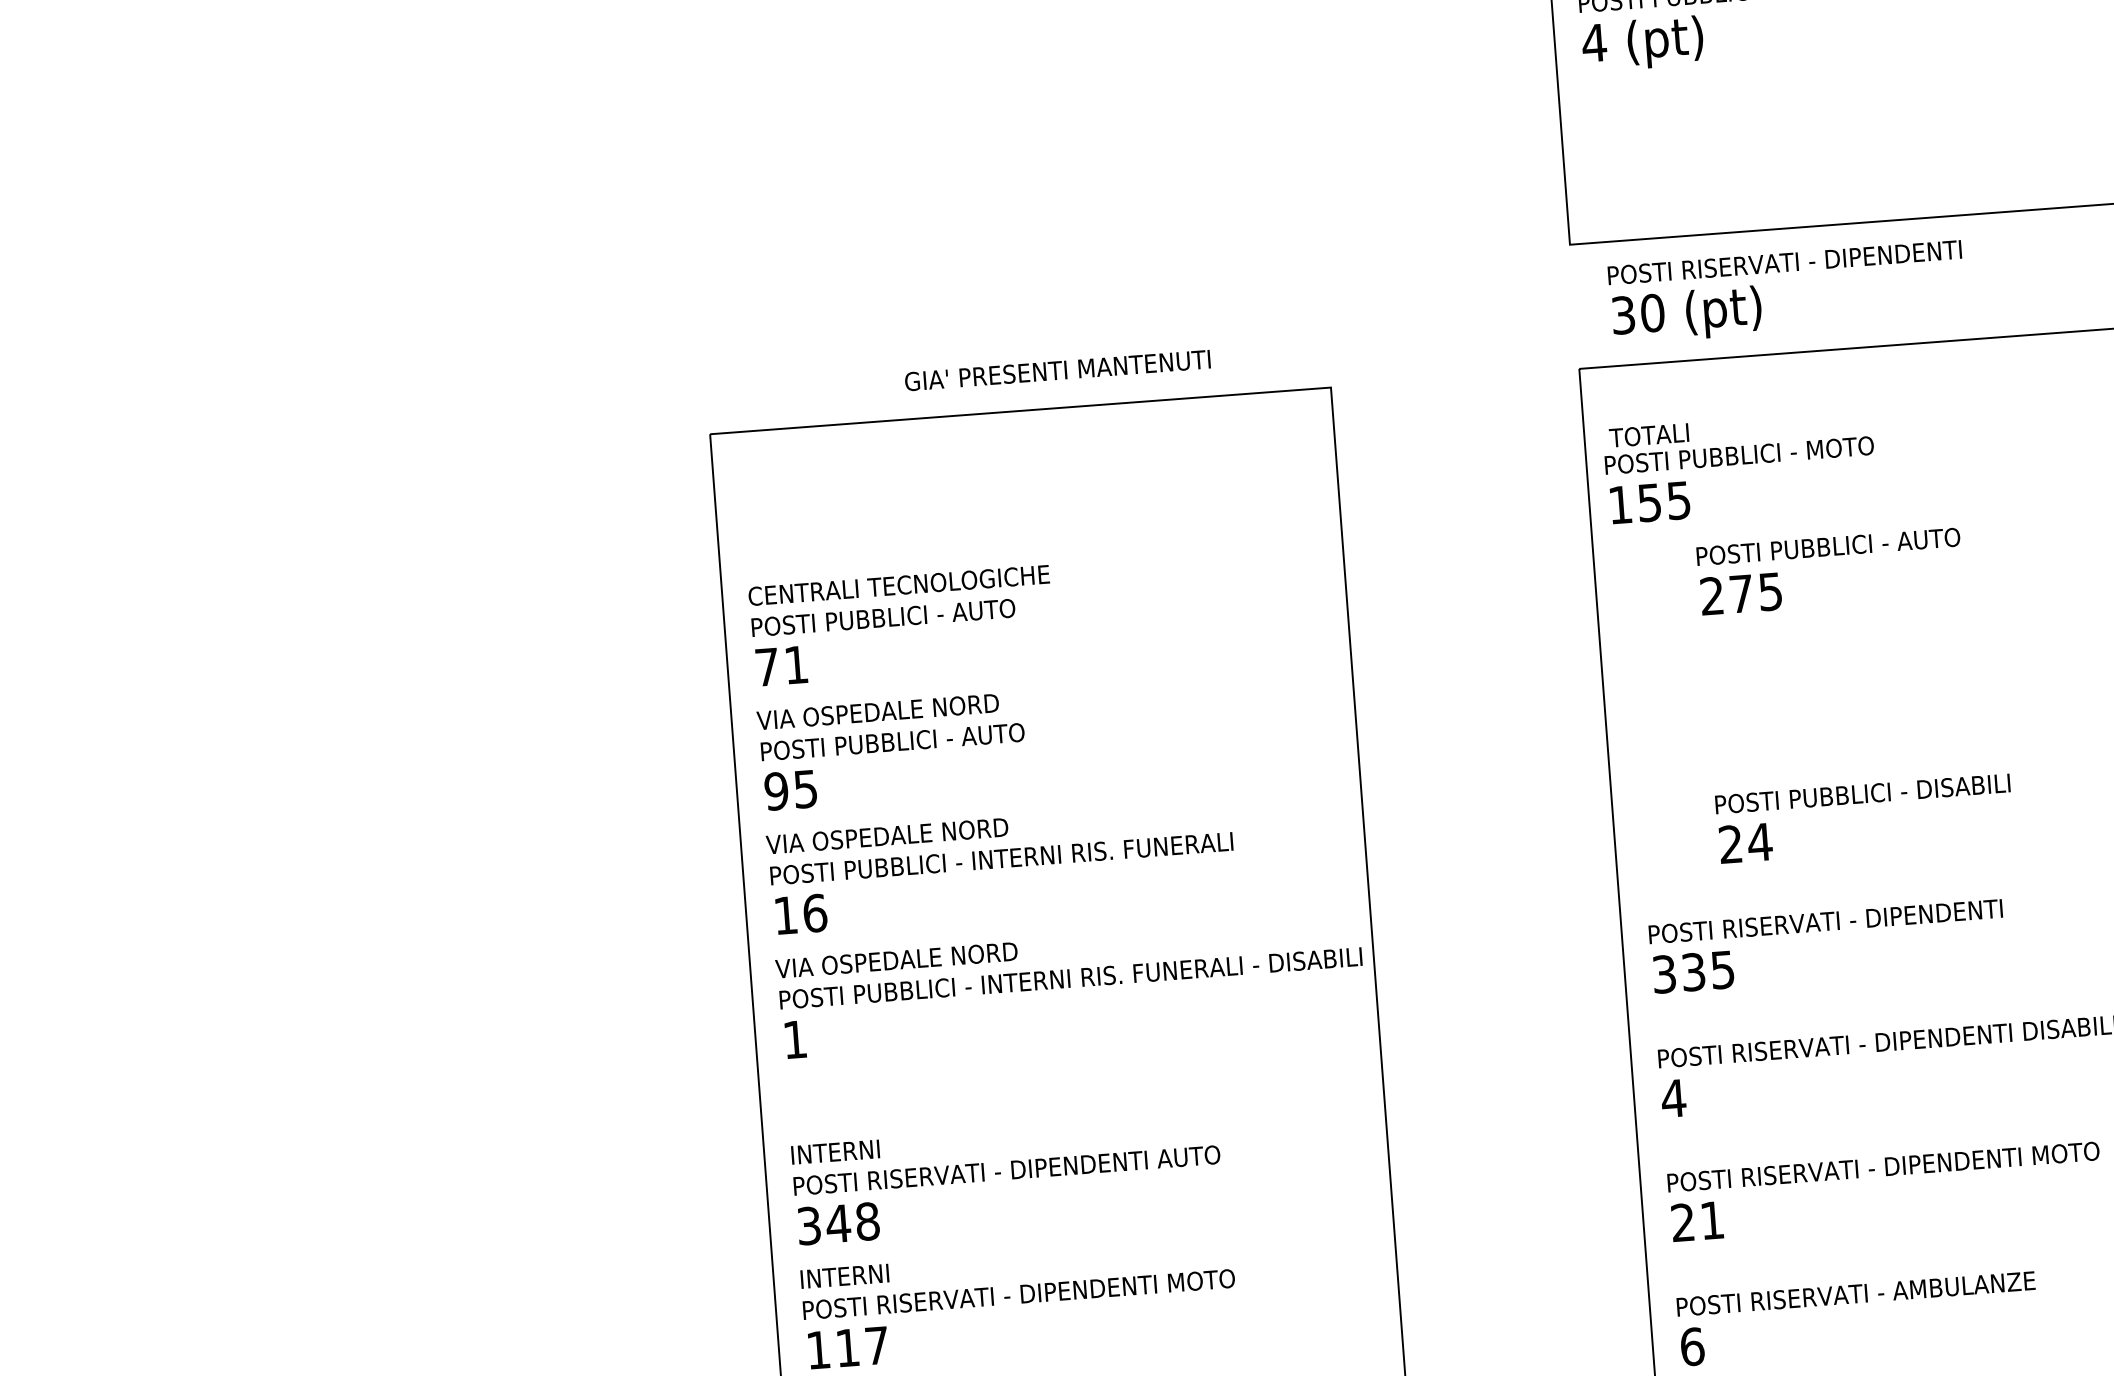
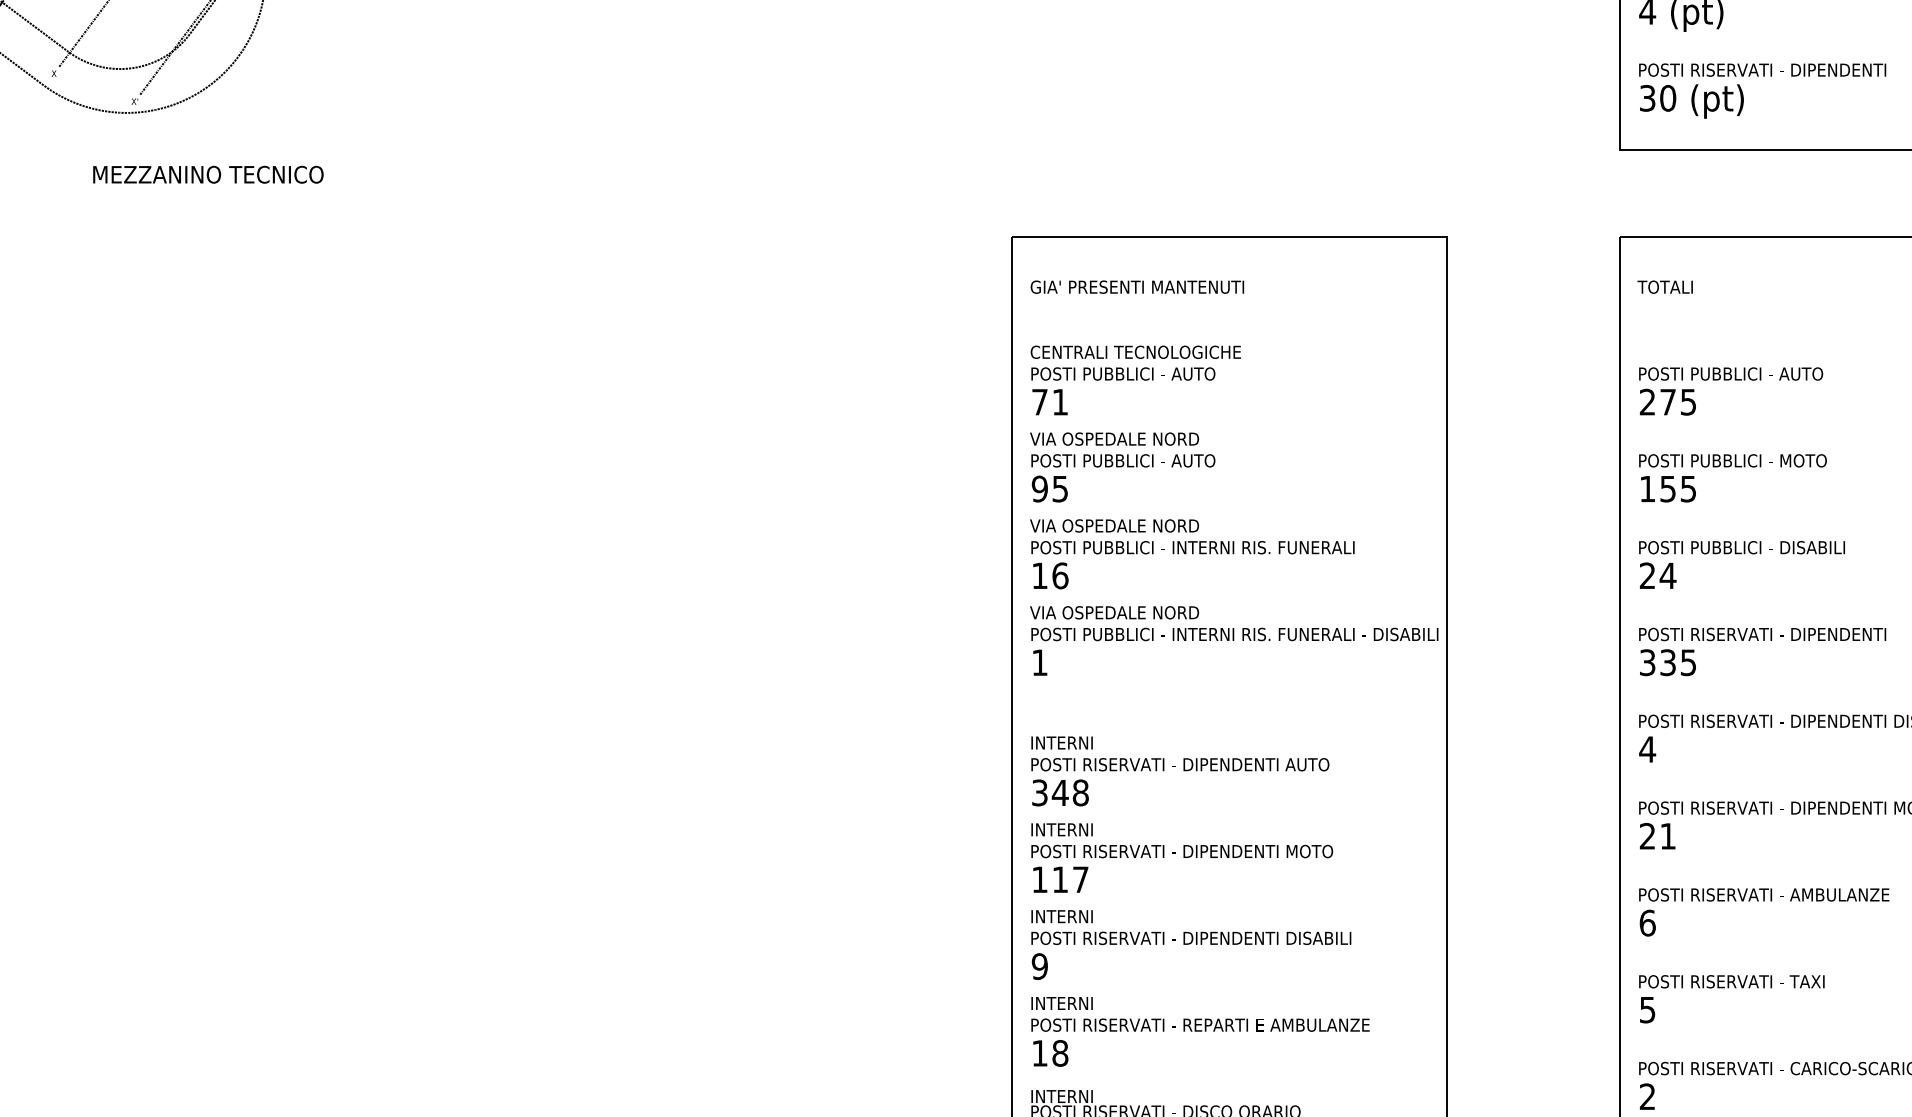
text: (1786, 291) -> (1762, 90), moved
text: (1057, 369) -> (1137, 286), moved
text: (1740, 480) -> (1732, 478), moved
text: (1830, 571) -> (1731, 391), moved
text: (1863, 818) -> (1741, 564), moved

